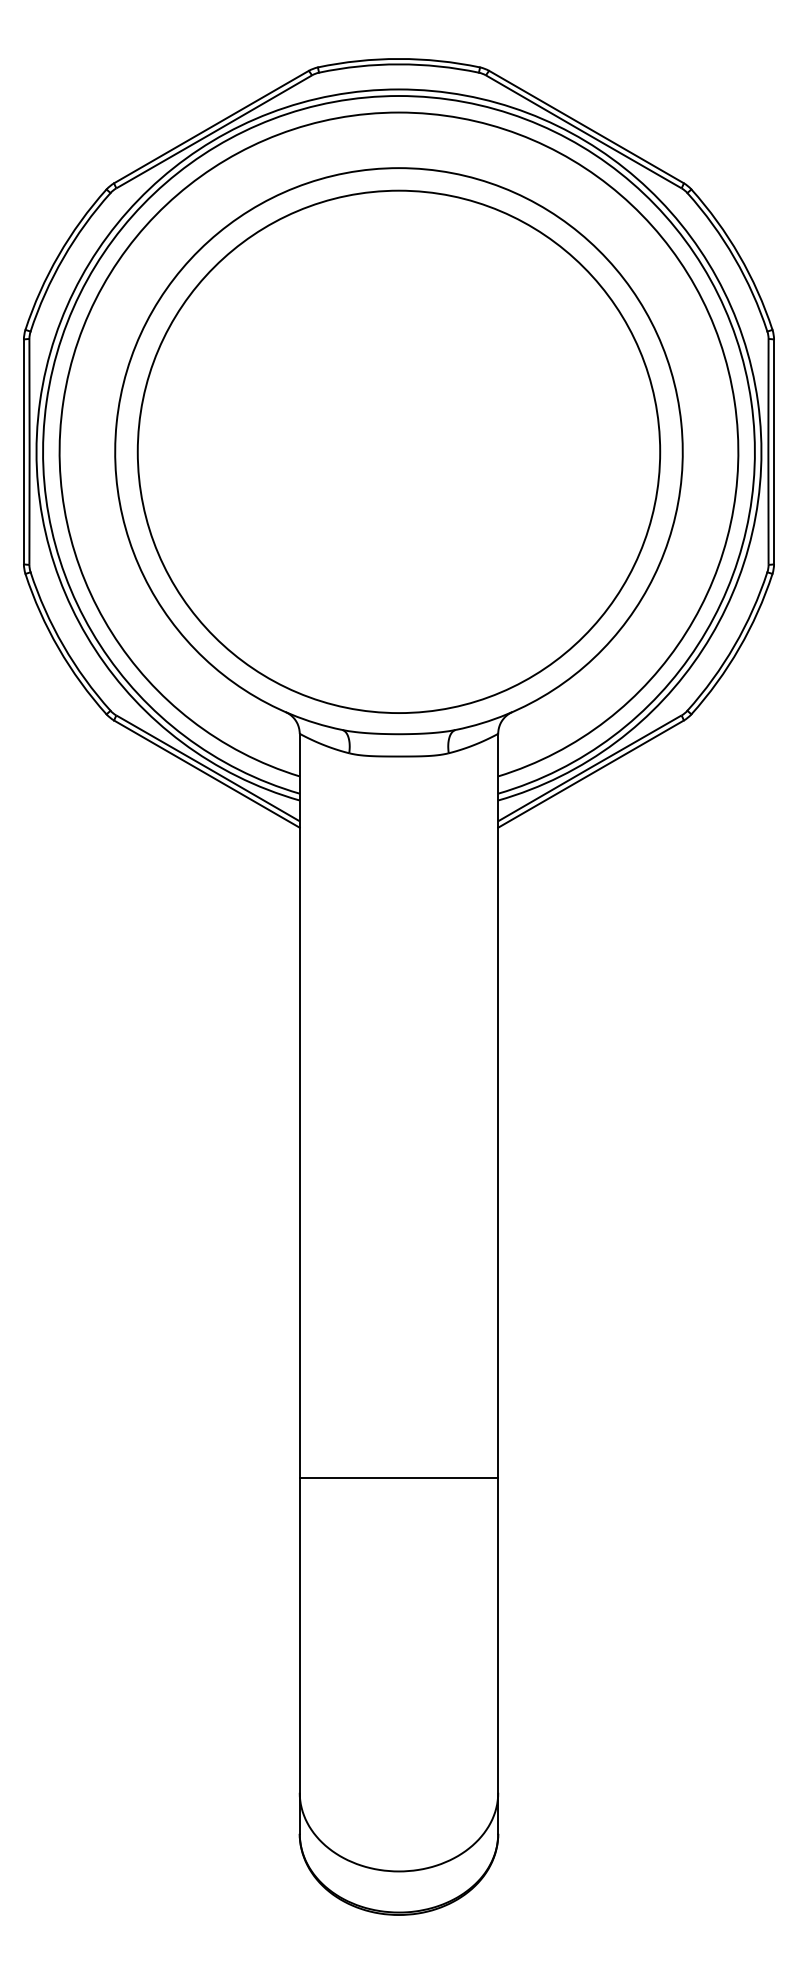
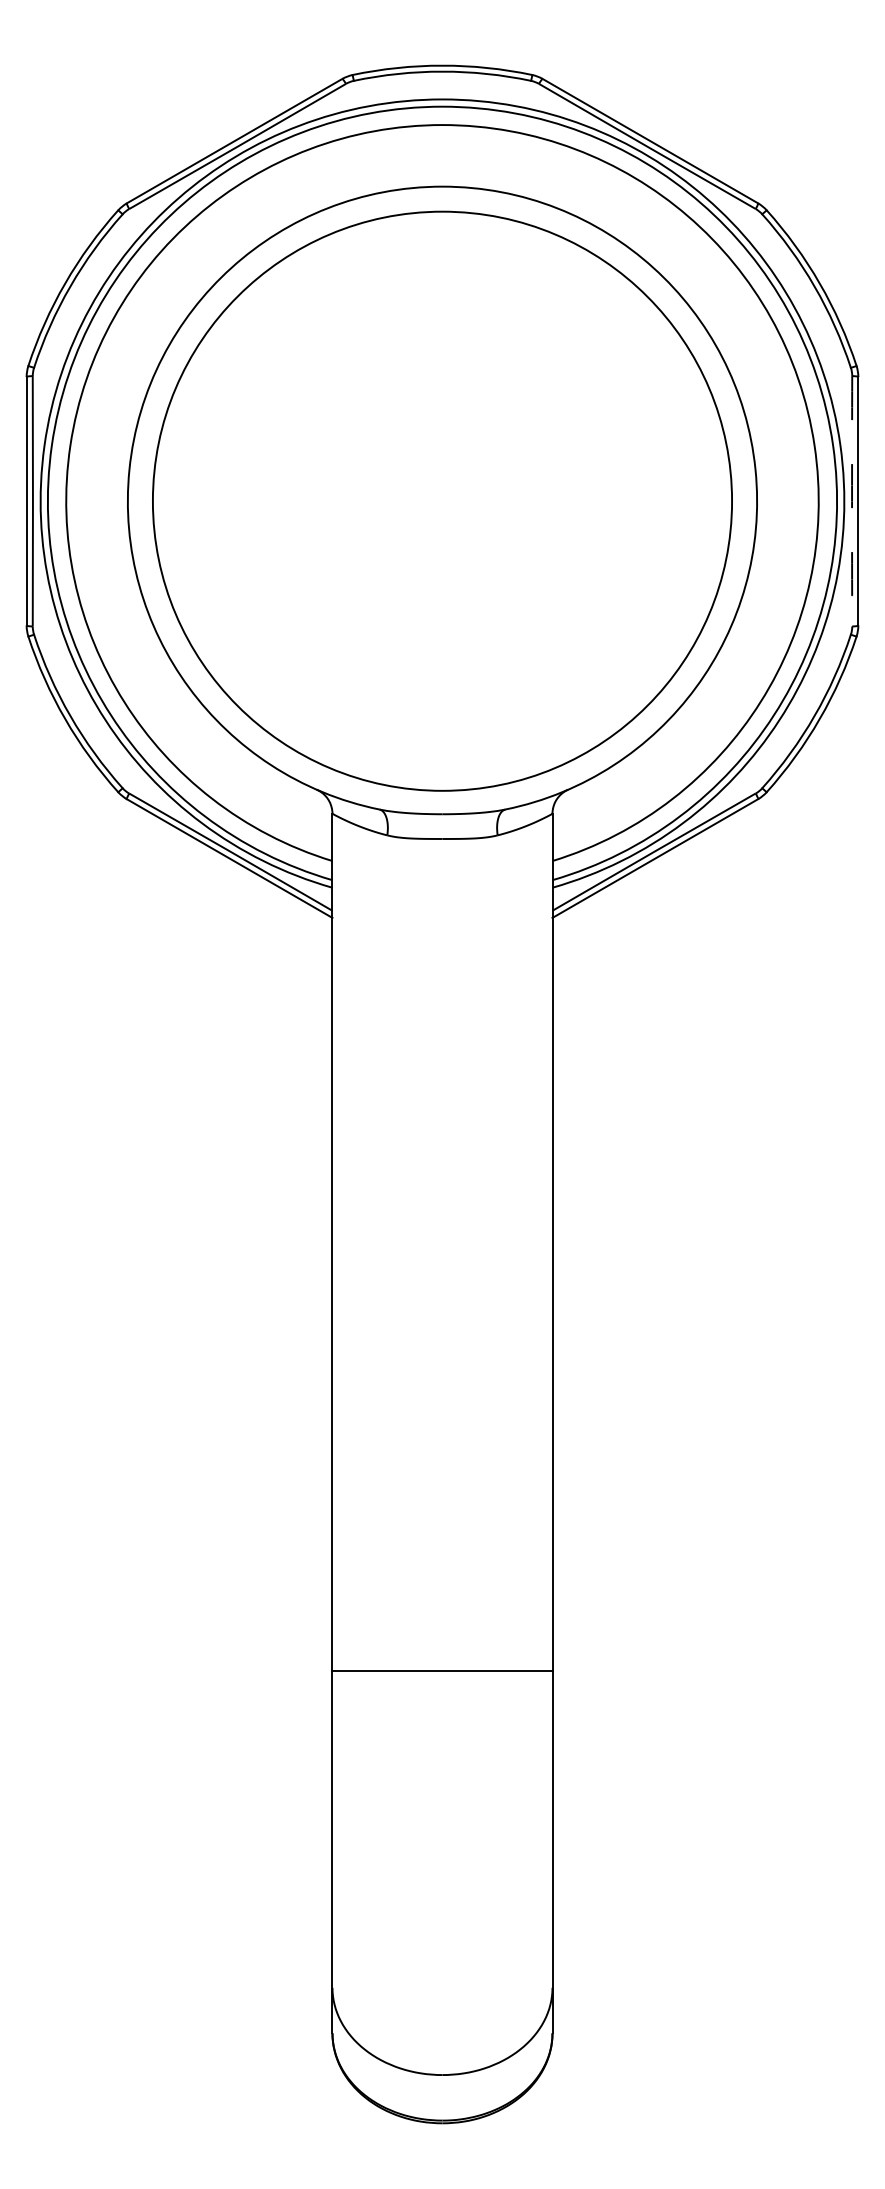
arc: (768, 452) -> (852, 501), solid -> dashed
line: (399, 1477) -> (442, 1670), moved

